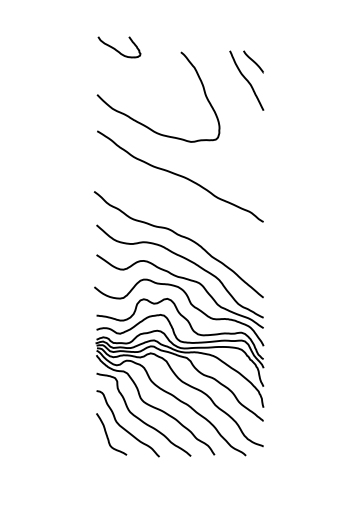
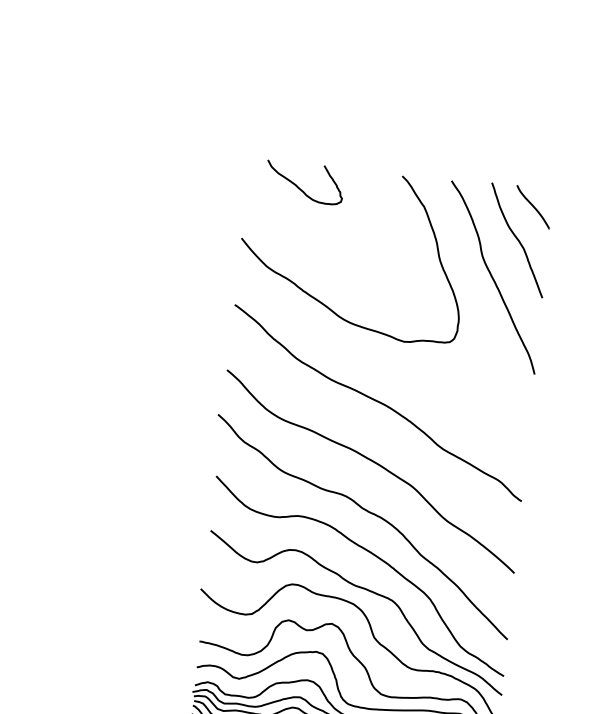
curve: (118, 50) -> (302, 188), moved
curve: (235, 101) -> (492, 276), added
curve: (180, 209) -> (372, 463), added

